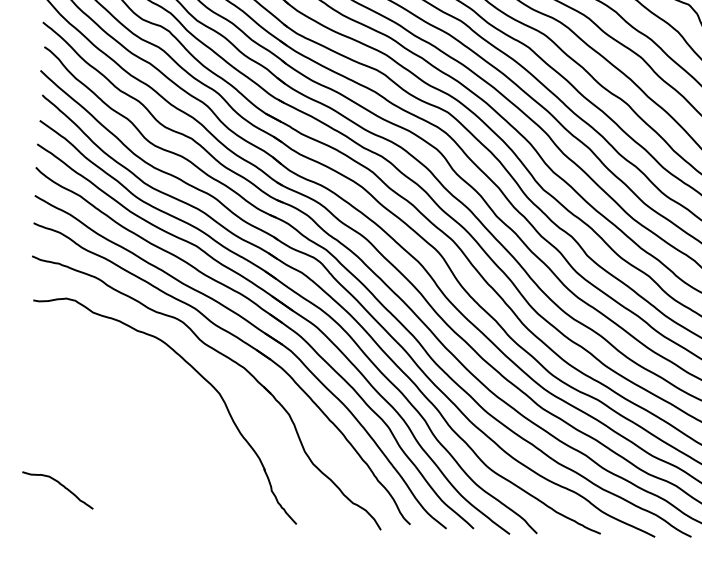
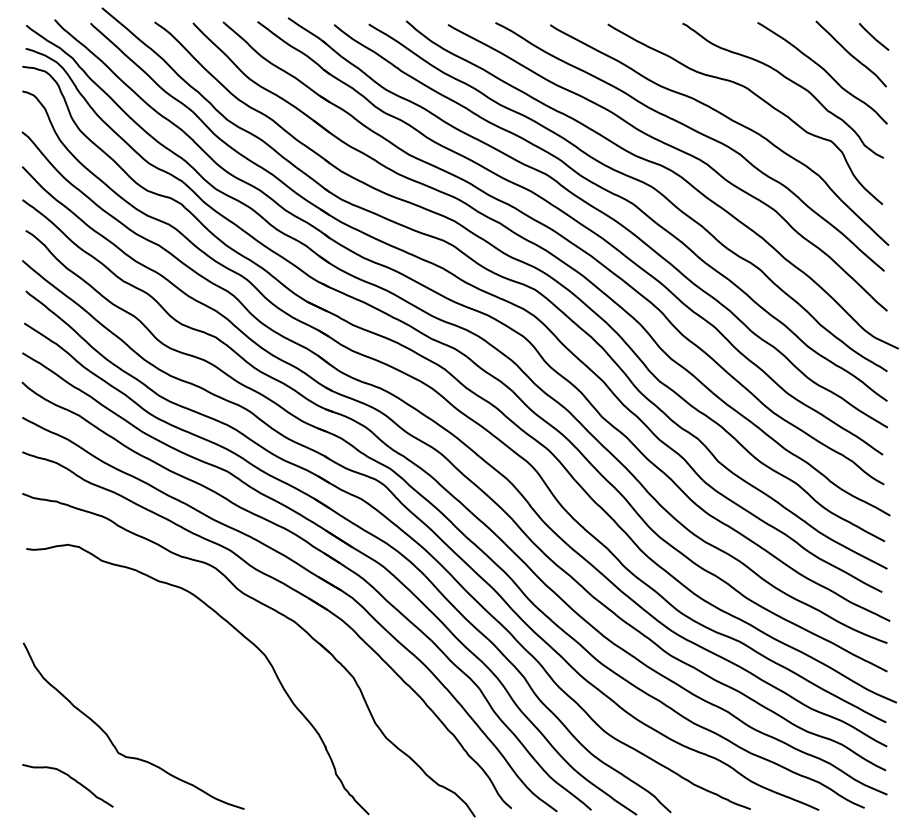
curve: (92, 452) -> (109, 736), added

